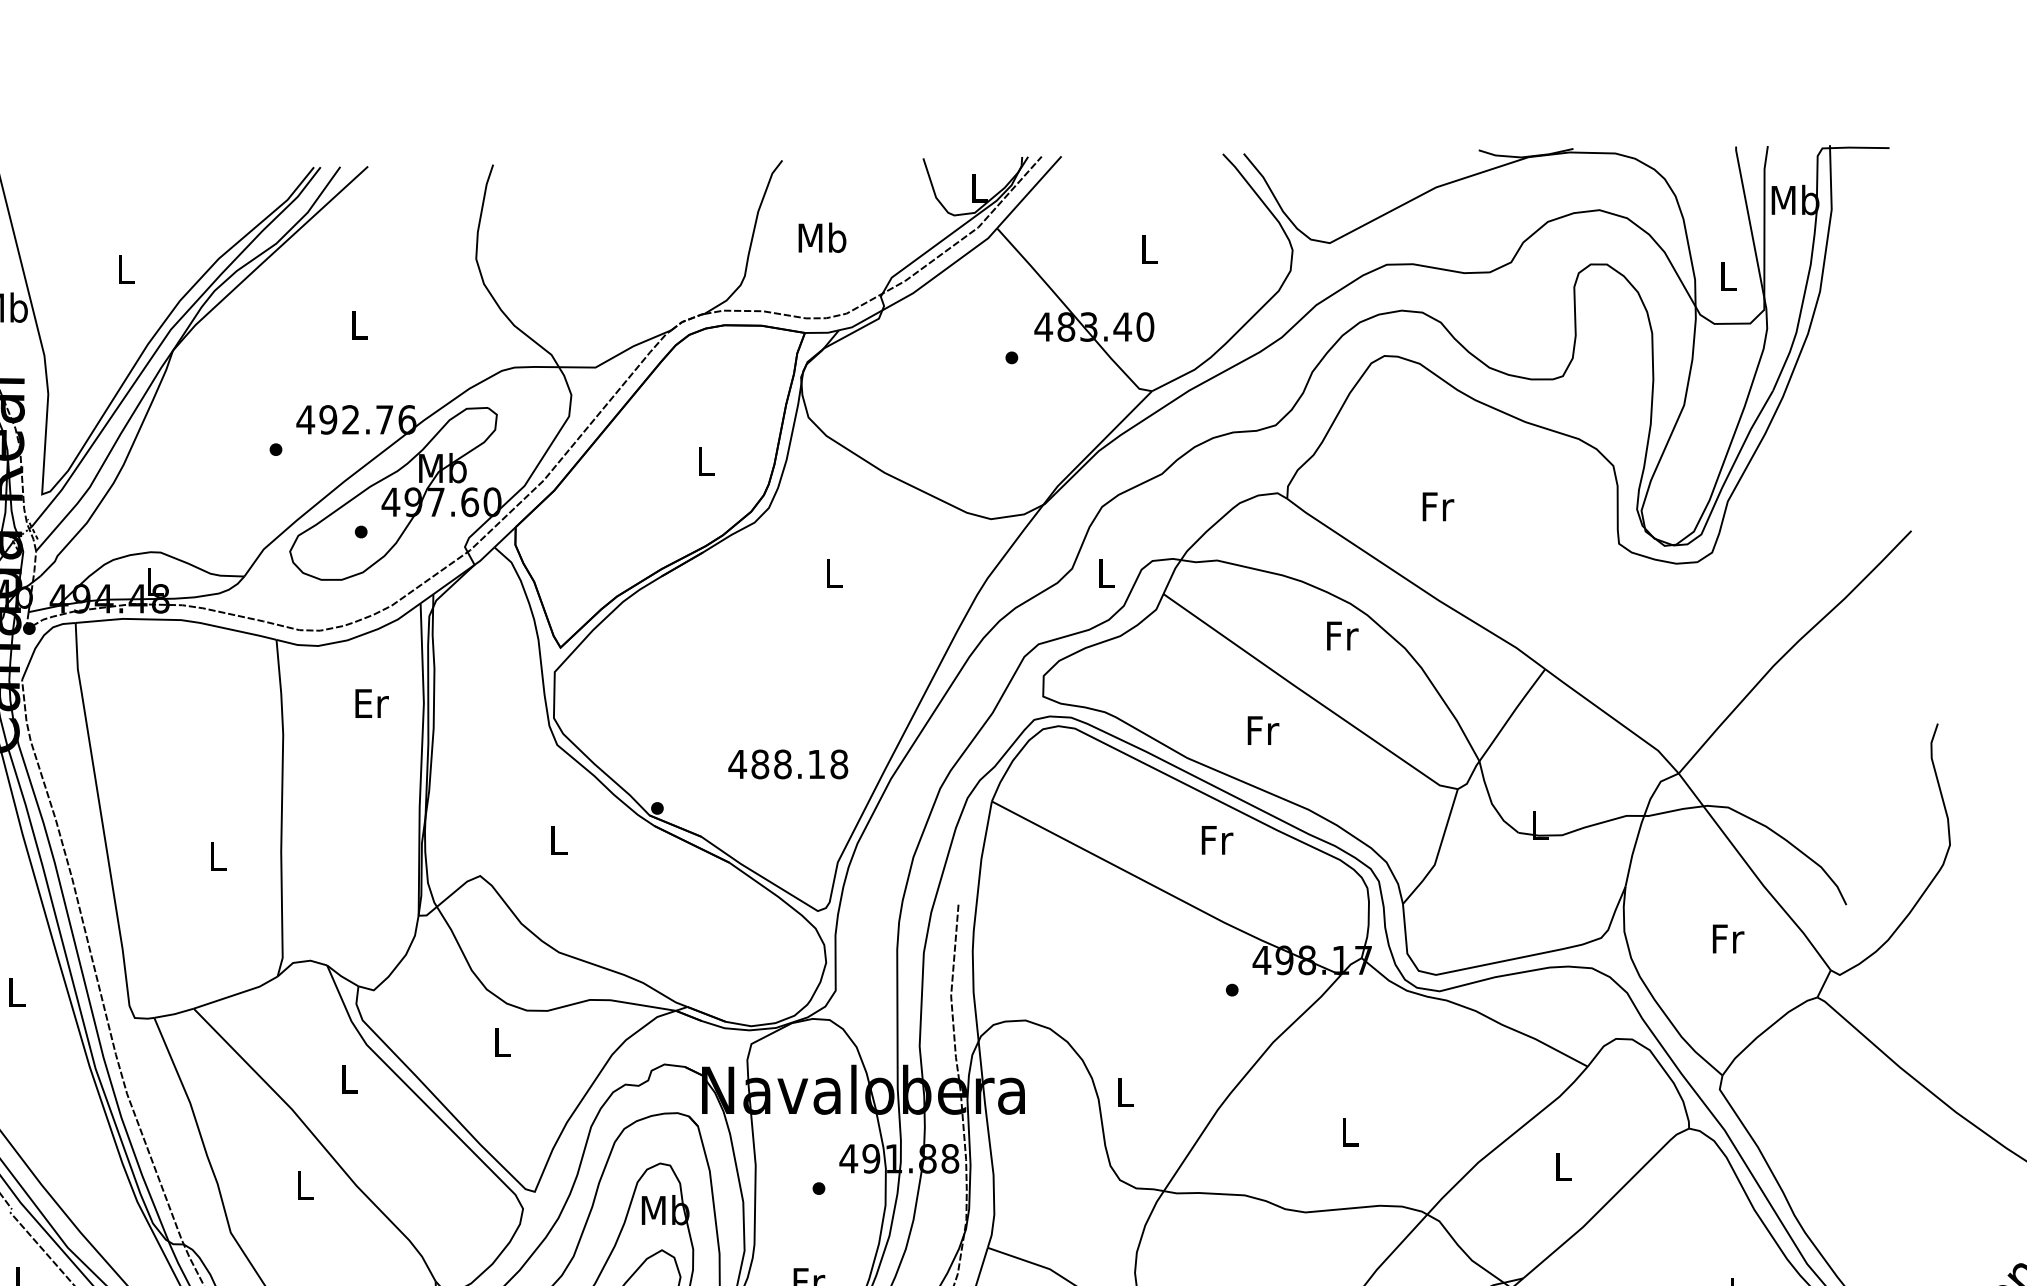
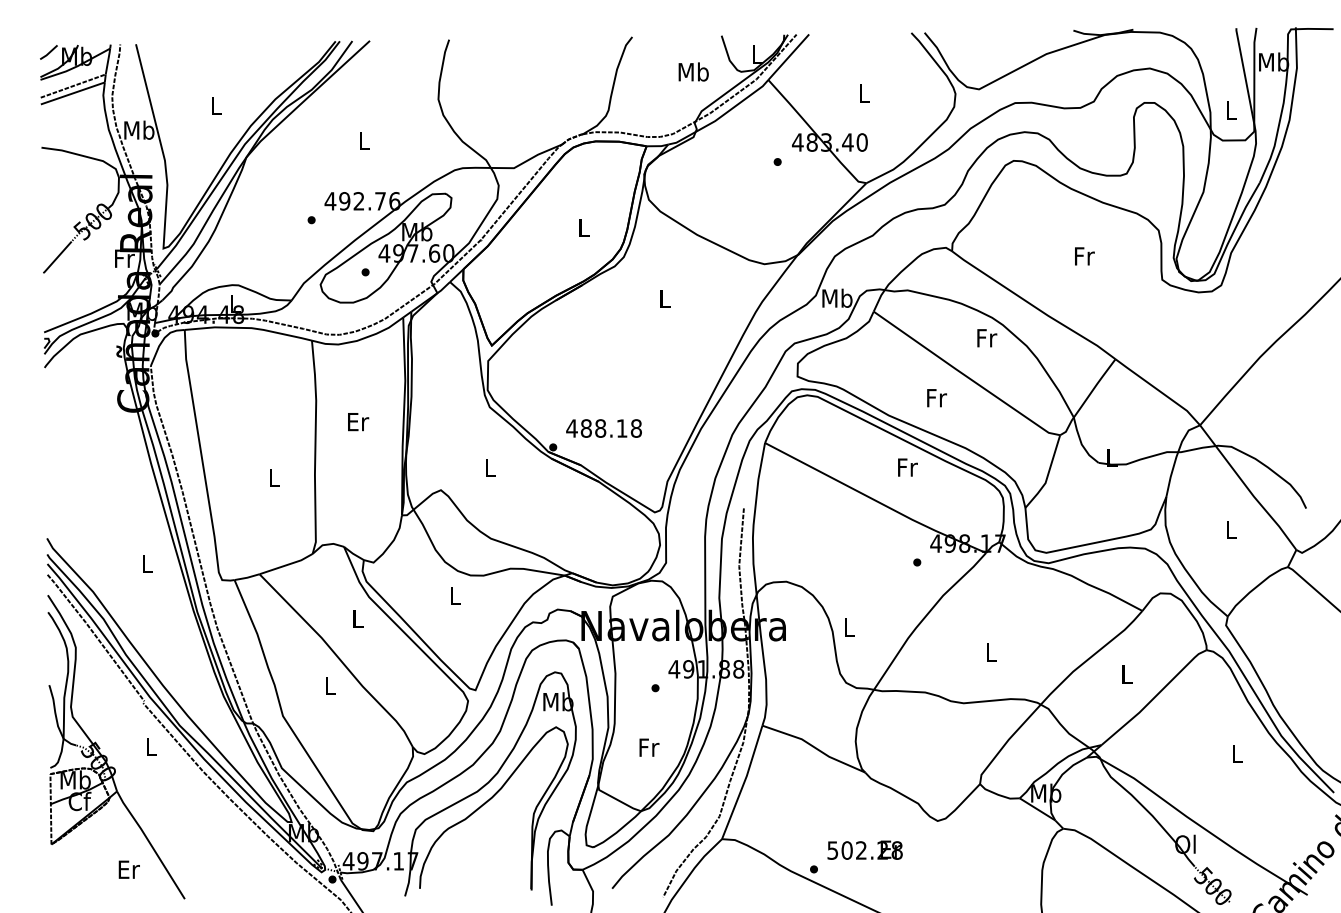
text: (822, 237) -> (693, 71), moved
text: (1437, 506) -> (1084, 256), moved
text: (1106, 571) -> (837, 297), L -> Mb
text: (372, 704) -> (358, 422), moved
text: (787, 764) -> (603, 428), moved
text: (1728, 939) -> (1231, 530), Fr -> L

